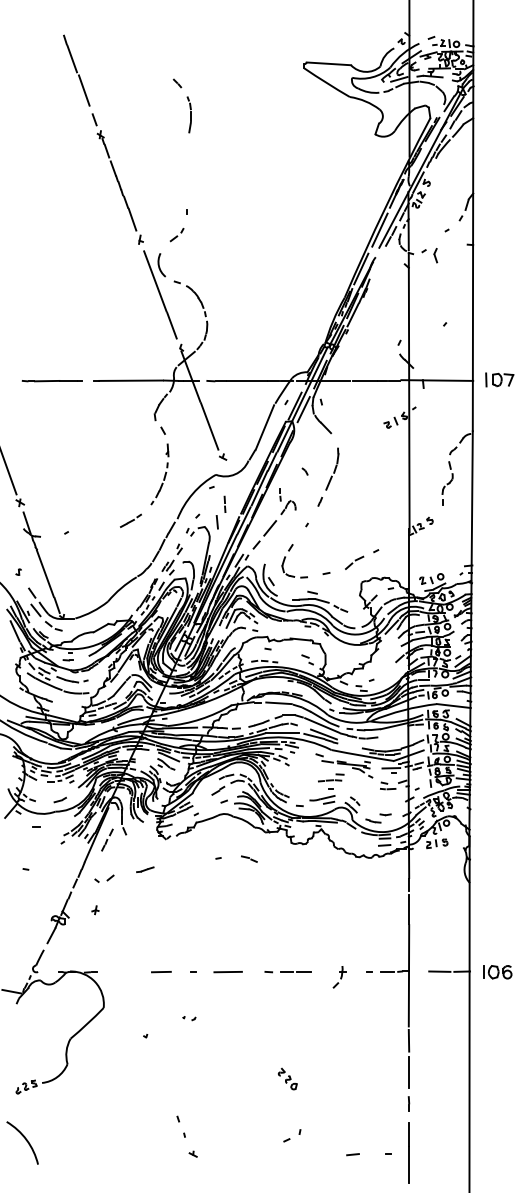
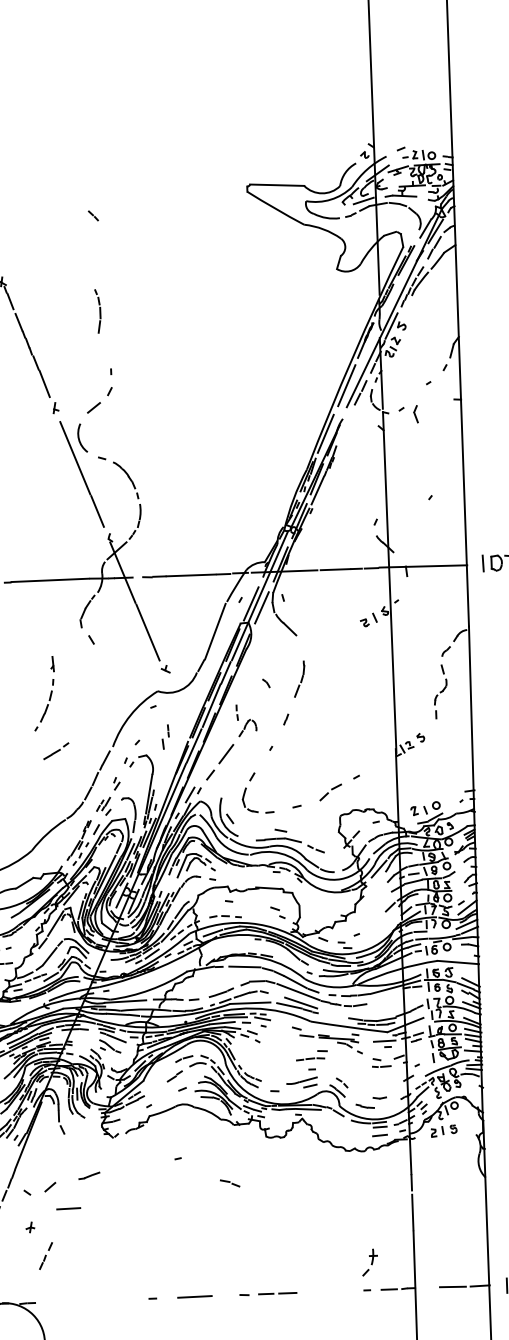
part: (188, 114) -> (96, 311), moved
part: (176, 235) -> (99, 401), size x1.6
part: (332, 468) -> (299, 678), size x0.7
part: (159, 474) -> (43, 693), moved
part: (220, 512) -> (165, 737), size x0.6
line: (107, 839) -> (46, 1255), moved
line: (249, 858) -> (230, 1182), moved
part: (104, 878) -> (39, 1188), size x1.4
line: (161, 972) -> (68, 1209), moved
part: (339, 977) -> (369, 1262), moved

